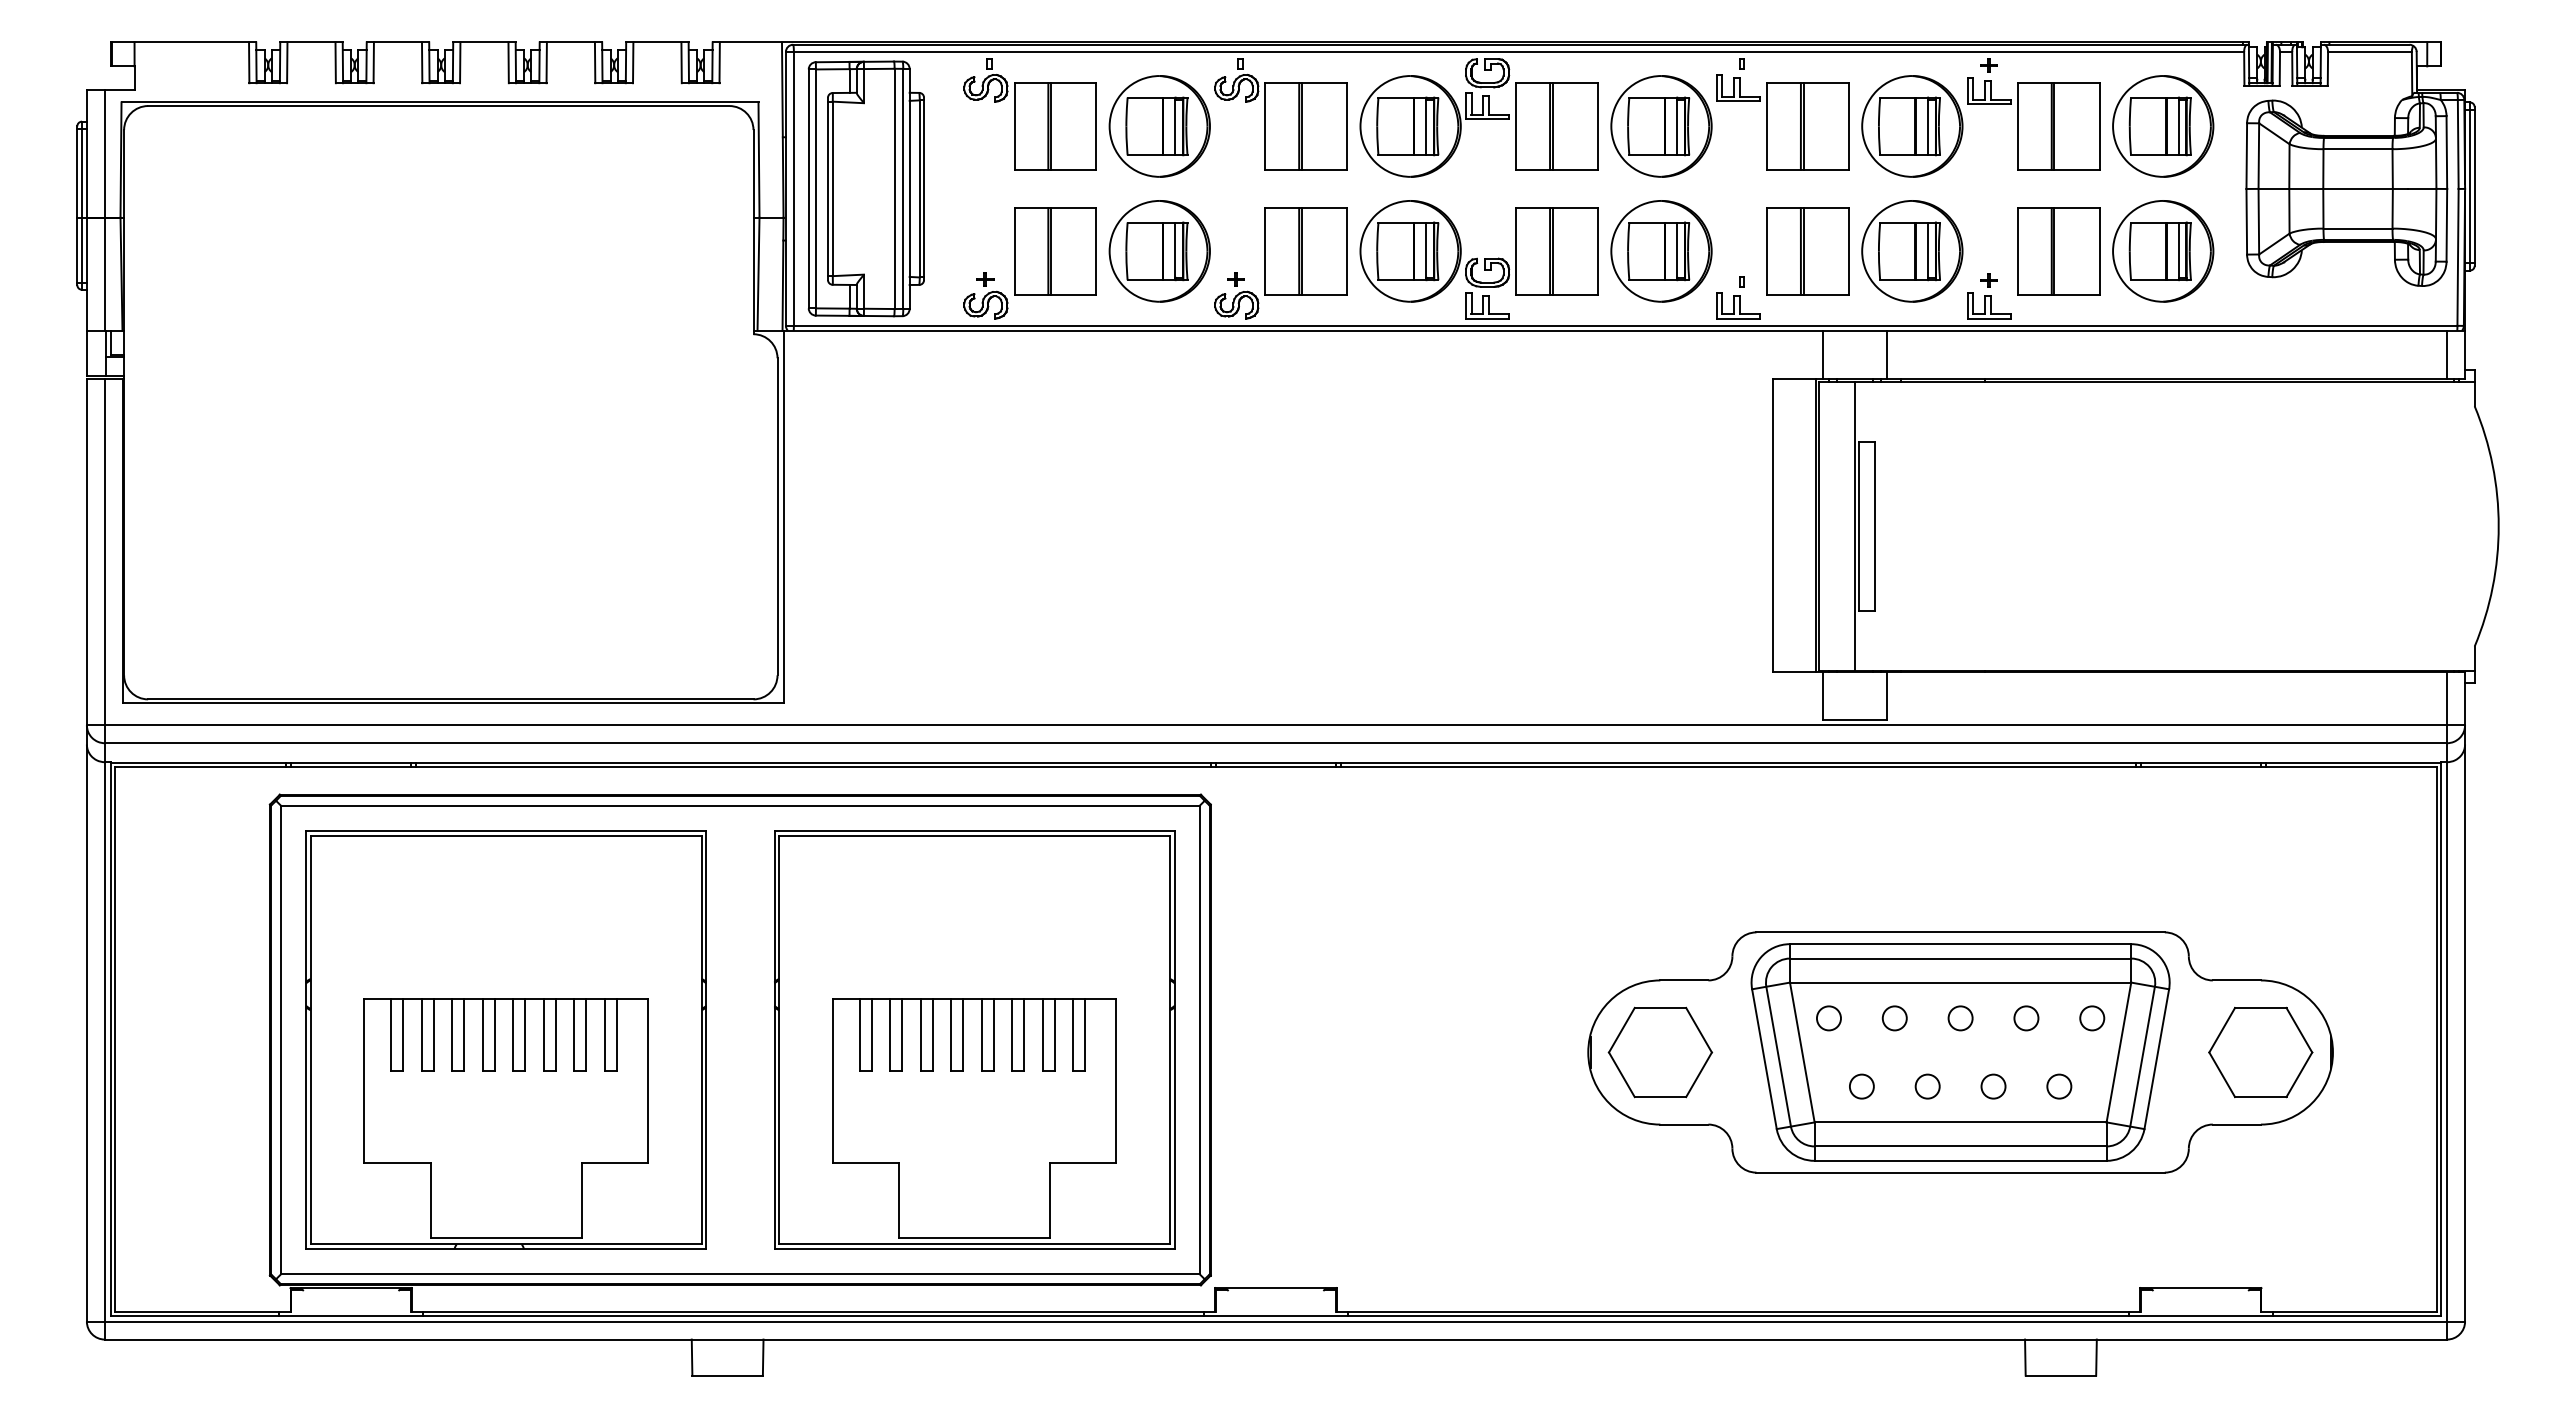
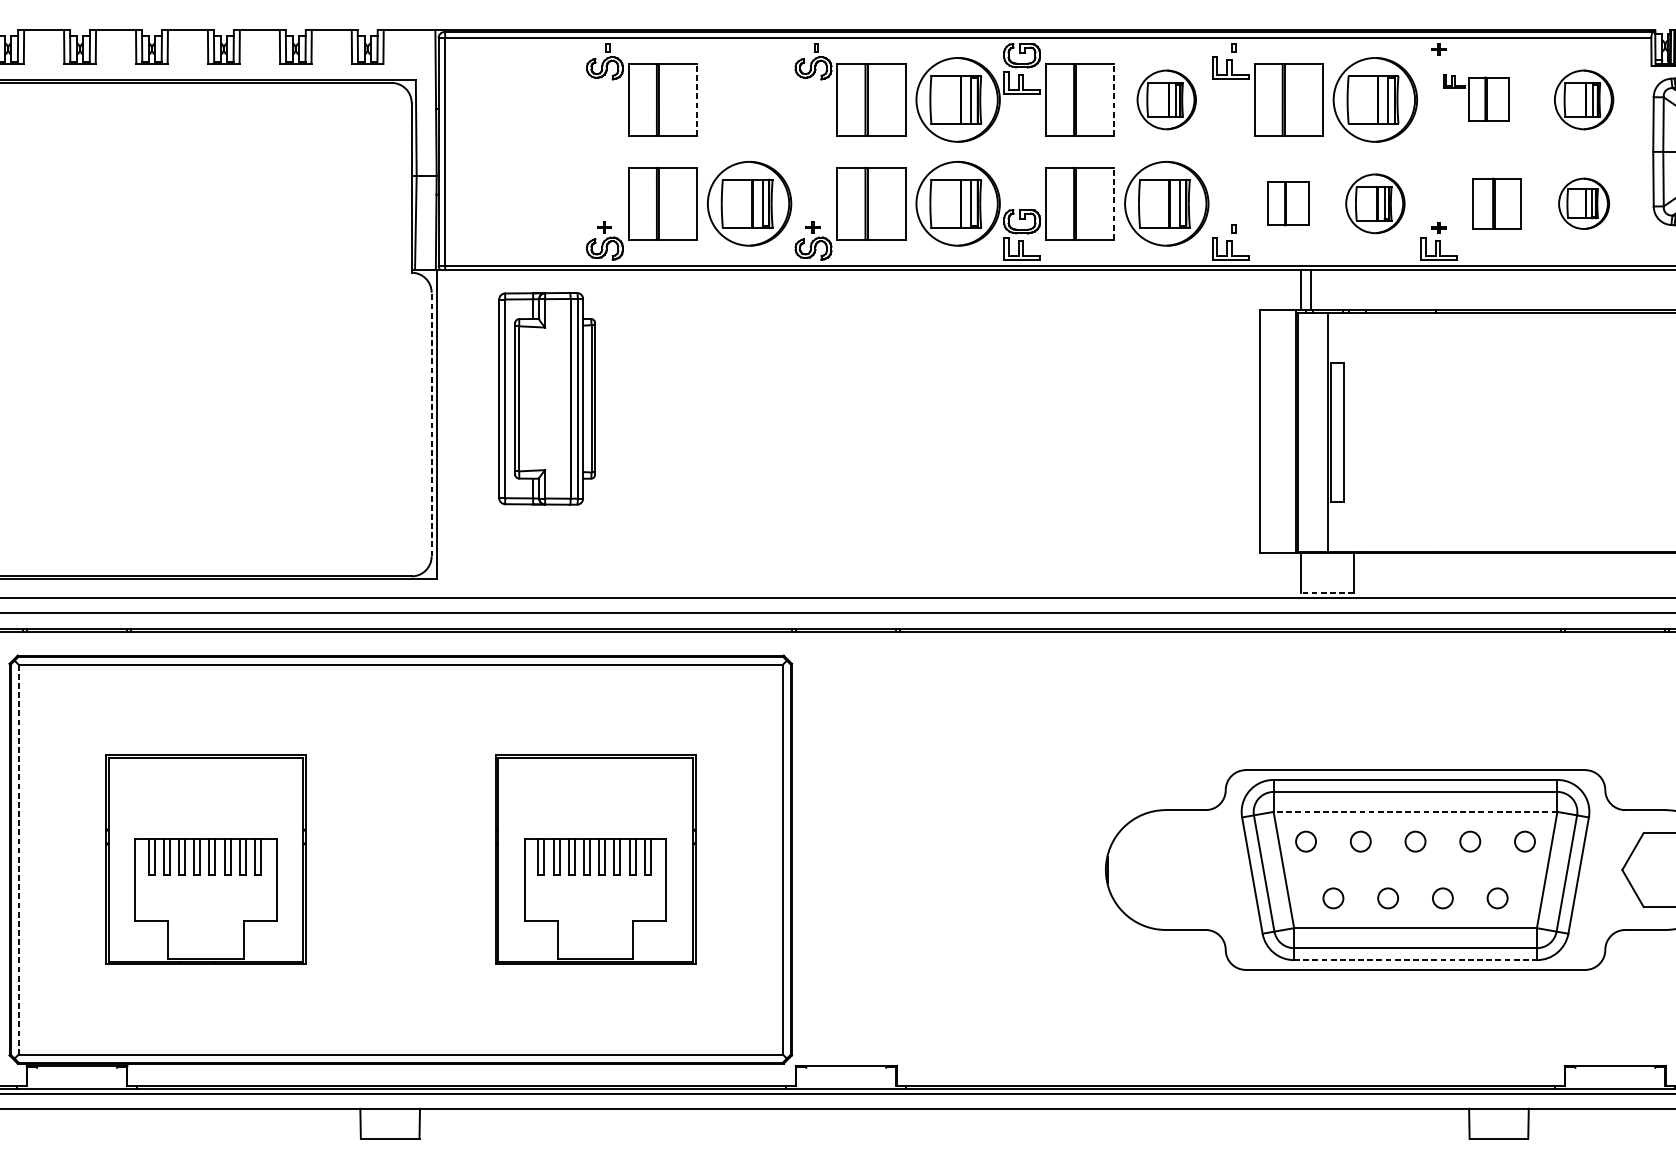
part: (2033, 123) -> (1476, 97), size x0.6
line: (1096, 125) -> (696, 99), solid -> dashed
line: (1598, 125) -> (1114, 99), solid -> dashed
part: (1159, 126) -> (749, 99), removed
part: (1661, 126) -> (1166, 99), size x0.7
part: (2163, 126) -> (1584, 99), size x0.7
part: (865, 188) -> (546, 398), moved
line: (1598, 250) -> (1114, 203), solid -> dashed
part: (1807, 251) -> (1288, 203), size x0.6
part: (1912, 251) -> (1375, 203), size x0.7
part: (2058, 251) -> (1496, 203), size x0.7
part: (2163, 251) -> (1584, 203), size x0.6
line: (1886, 354) -> (1310, 289), moved
line: (777, 516) -> (431, 424), solid -> dashed
line: (1854, 719) -> (1327, 593), solid -> dashed
line: (1960, 982) -> (1415, 811), solid -> dashed
part: (505, 1039) -> (205, 859), size x0.6
part: (974, 1039) -> (595, 859), size x0.6
line: (280, 1040) -> (18, 860), solid -> dashed
part: (1660, 1052) -> (1165, 870), removed
line: (1960, 1160) -> (1415, 959), solid -> dashed

